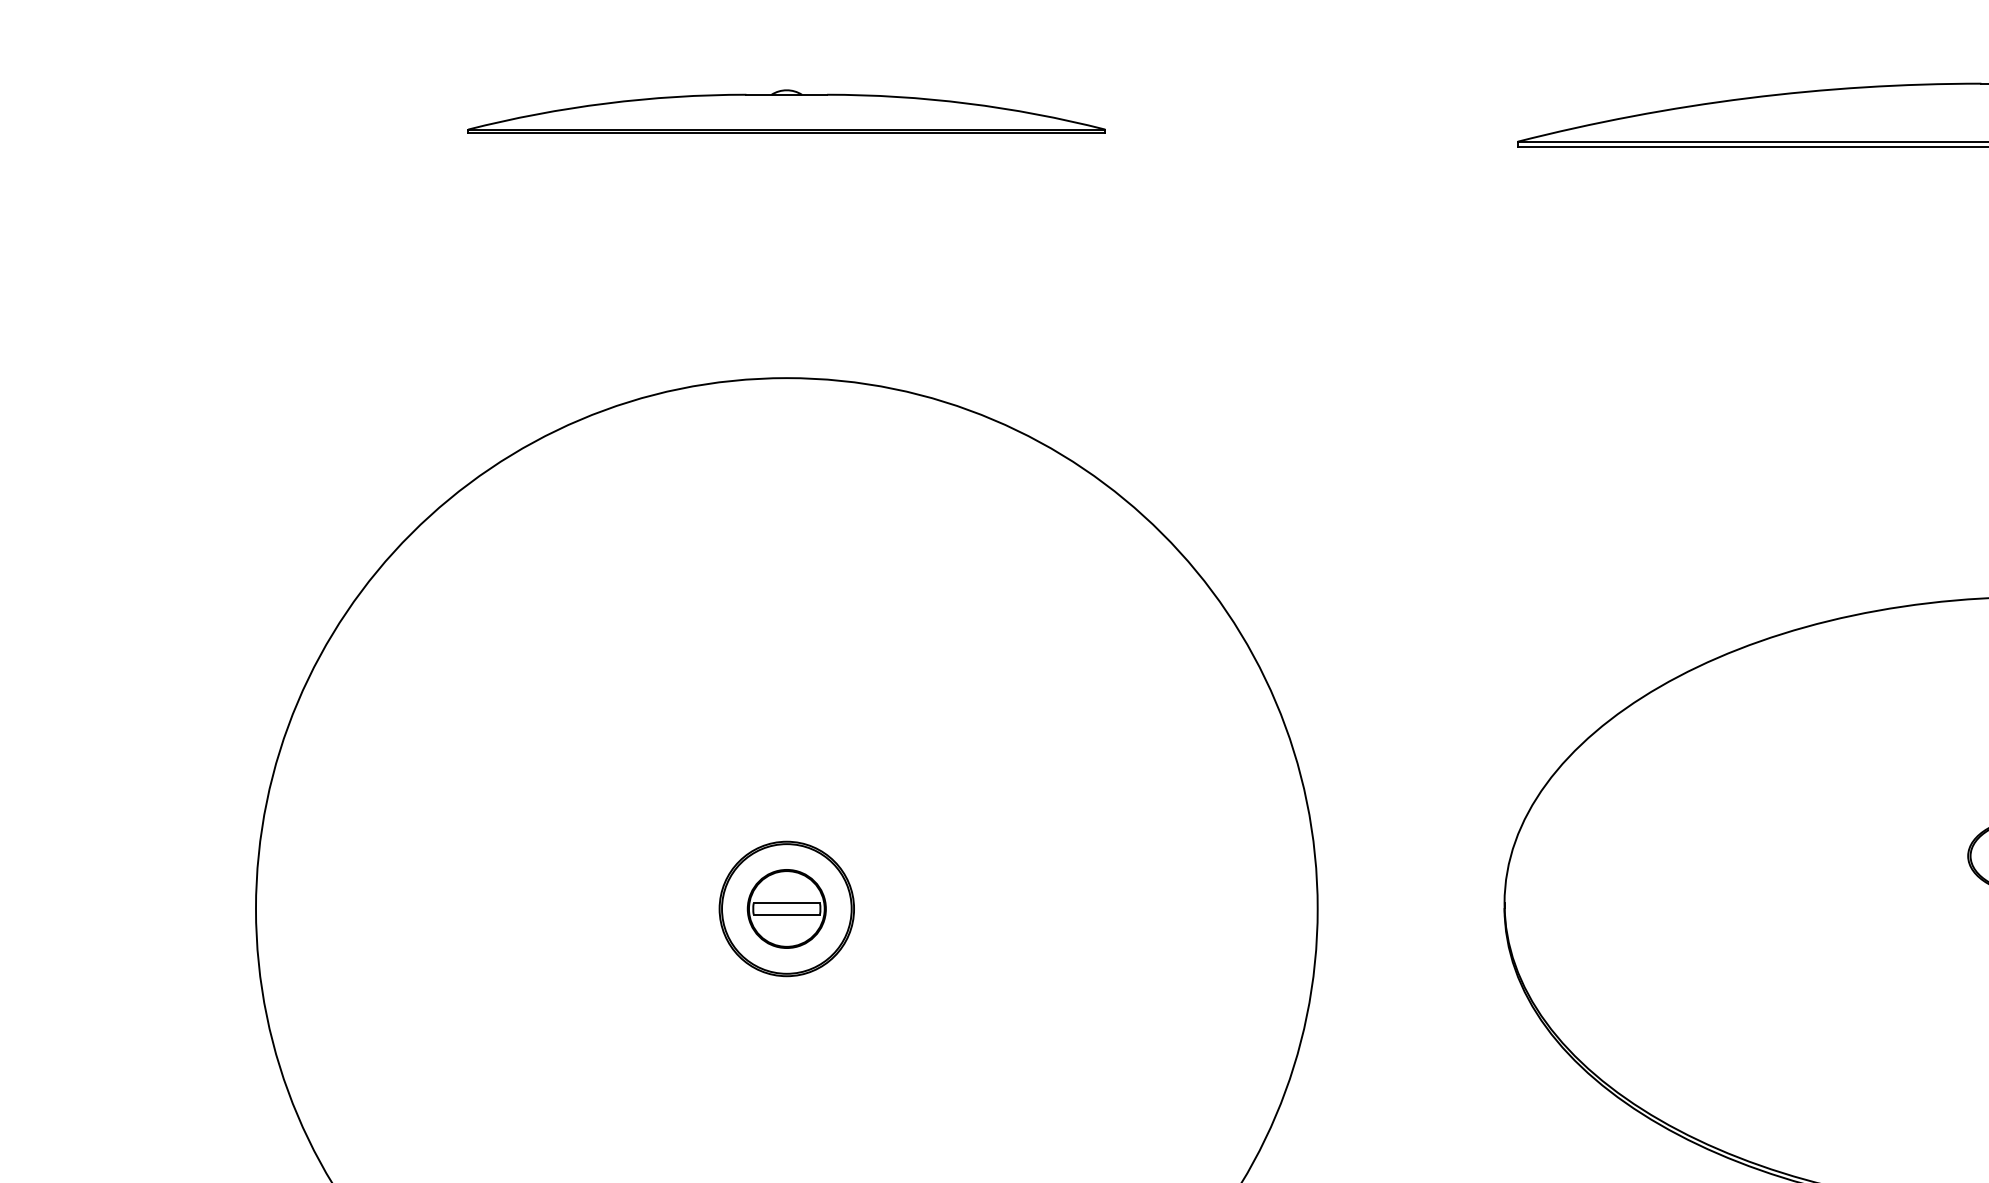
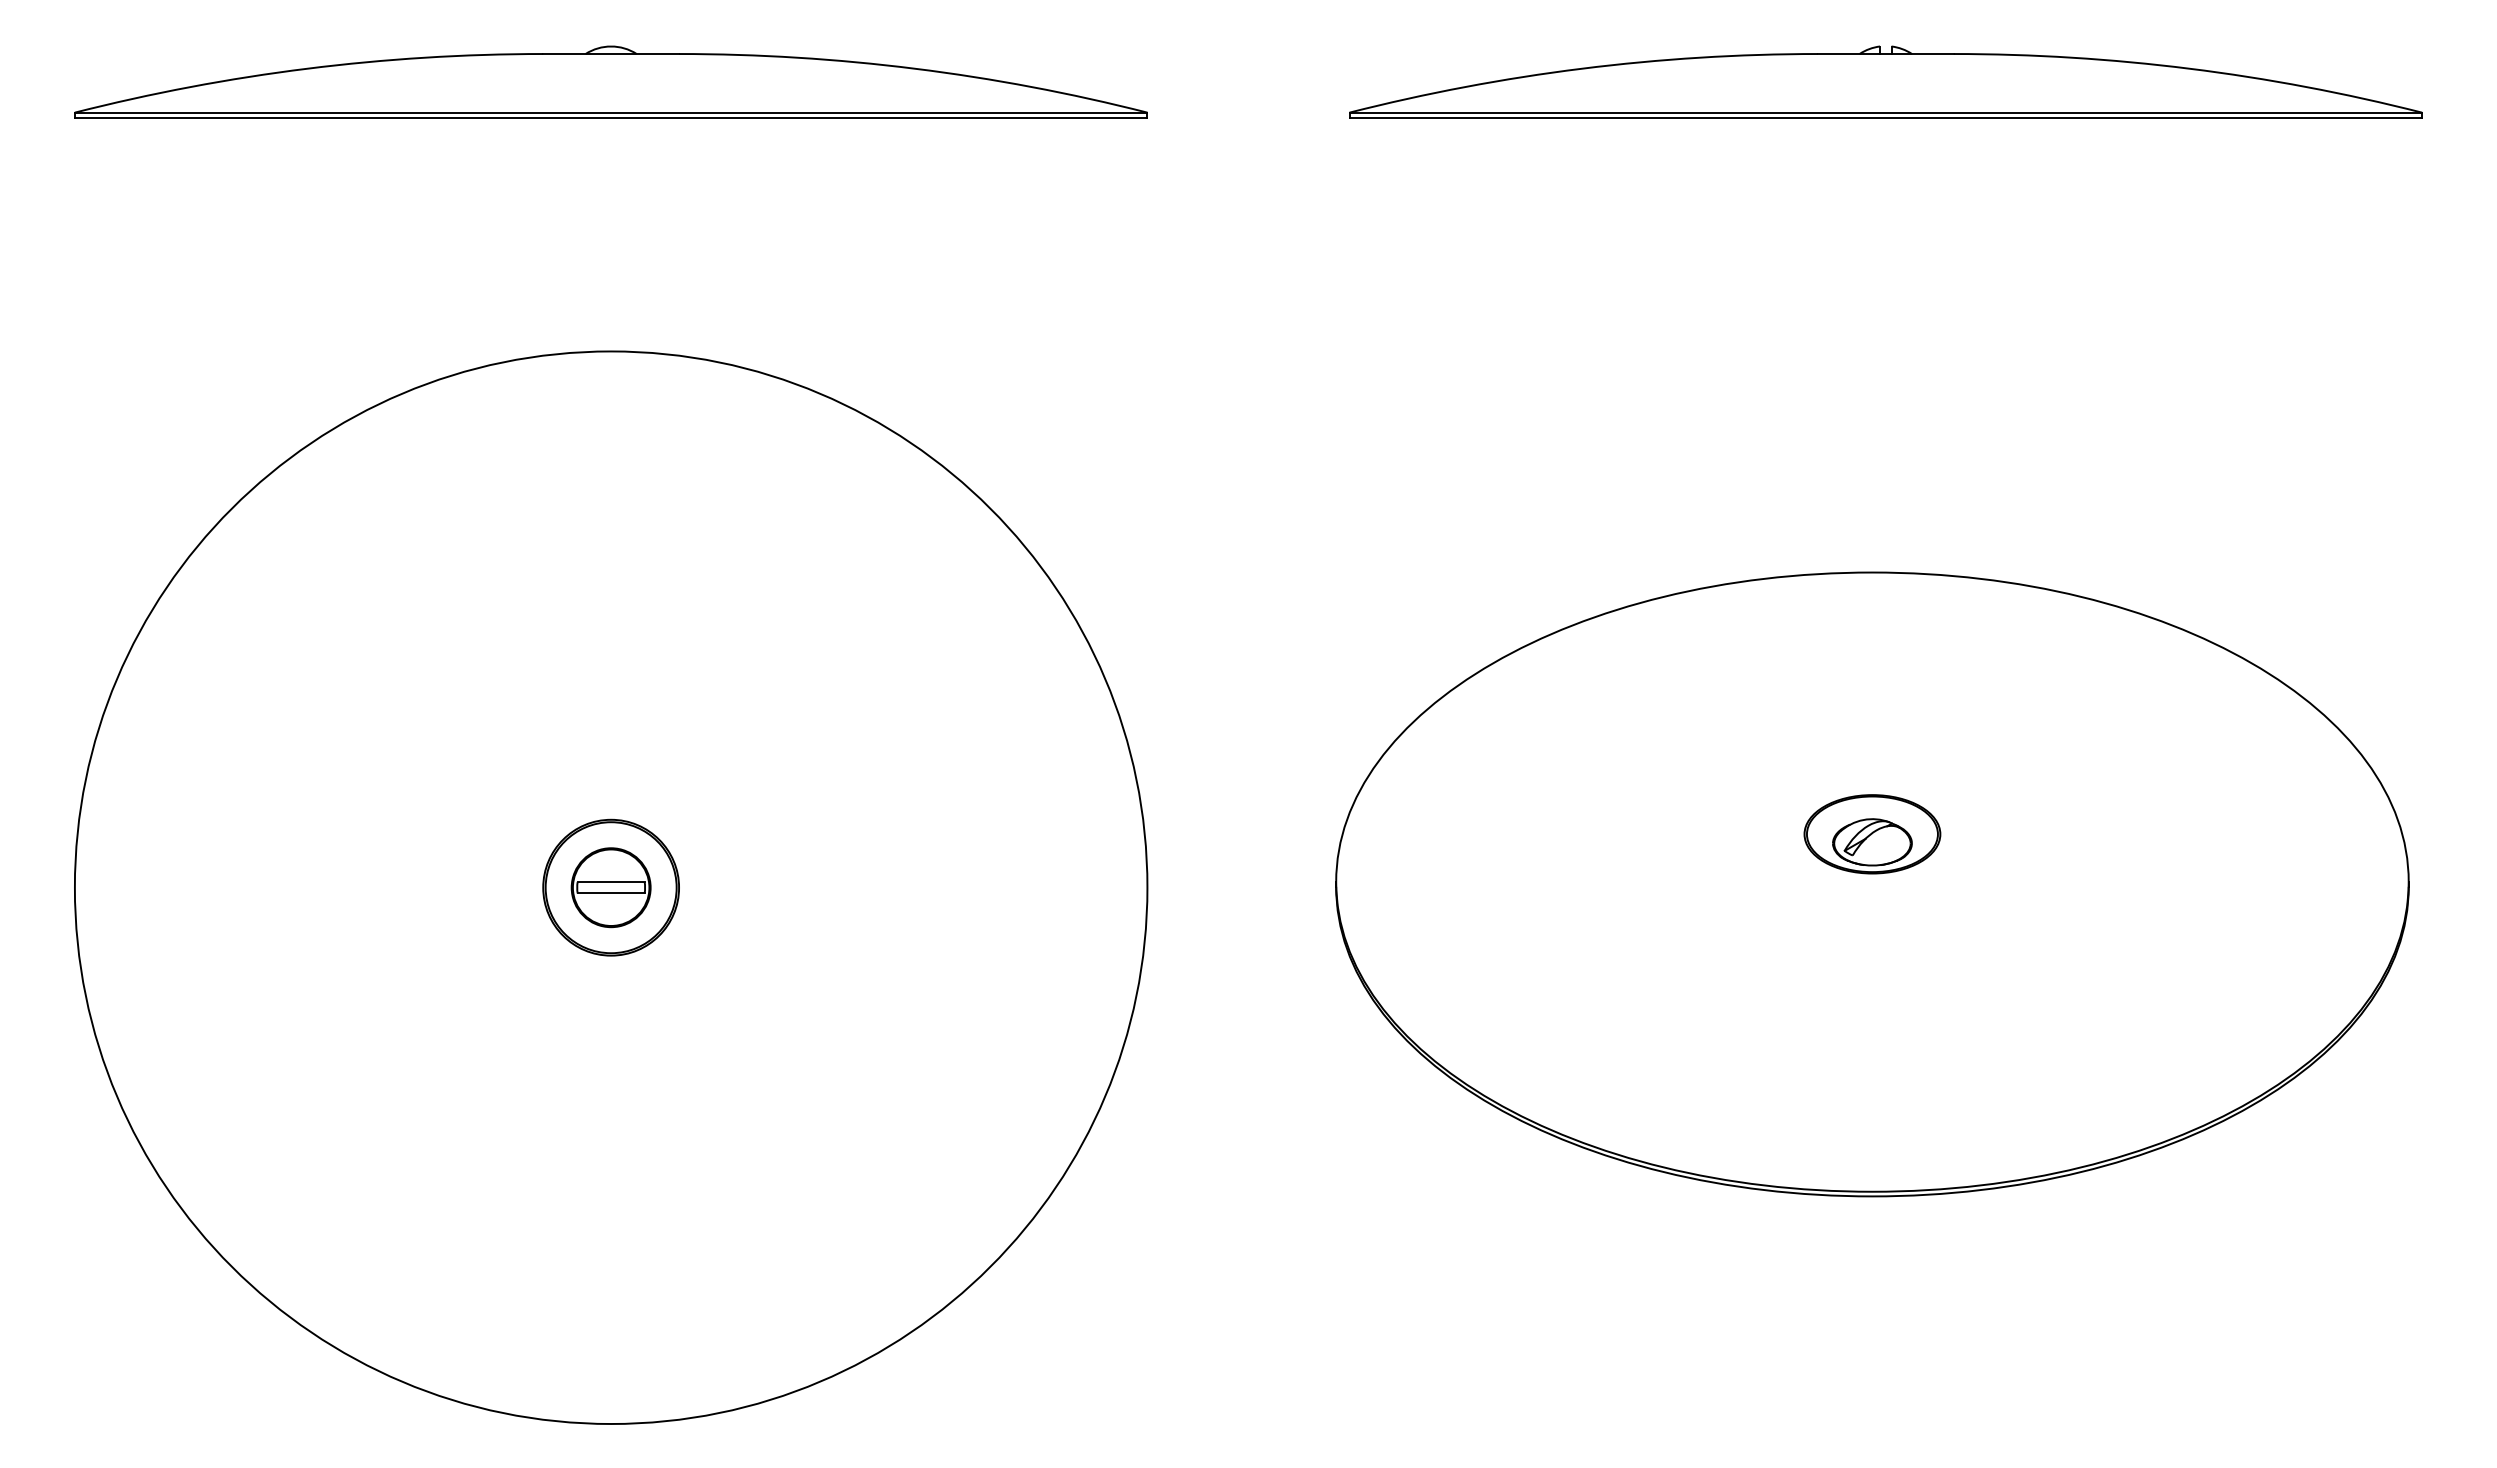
part: (786, 110) -> (610, 81), size x1.67

